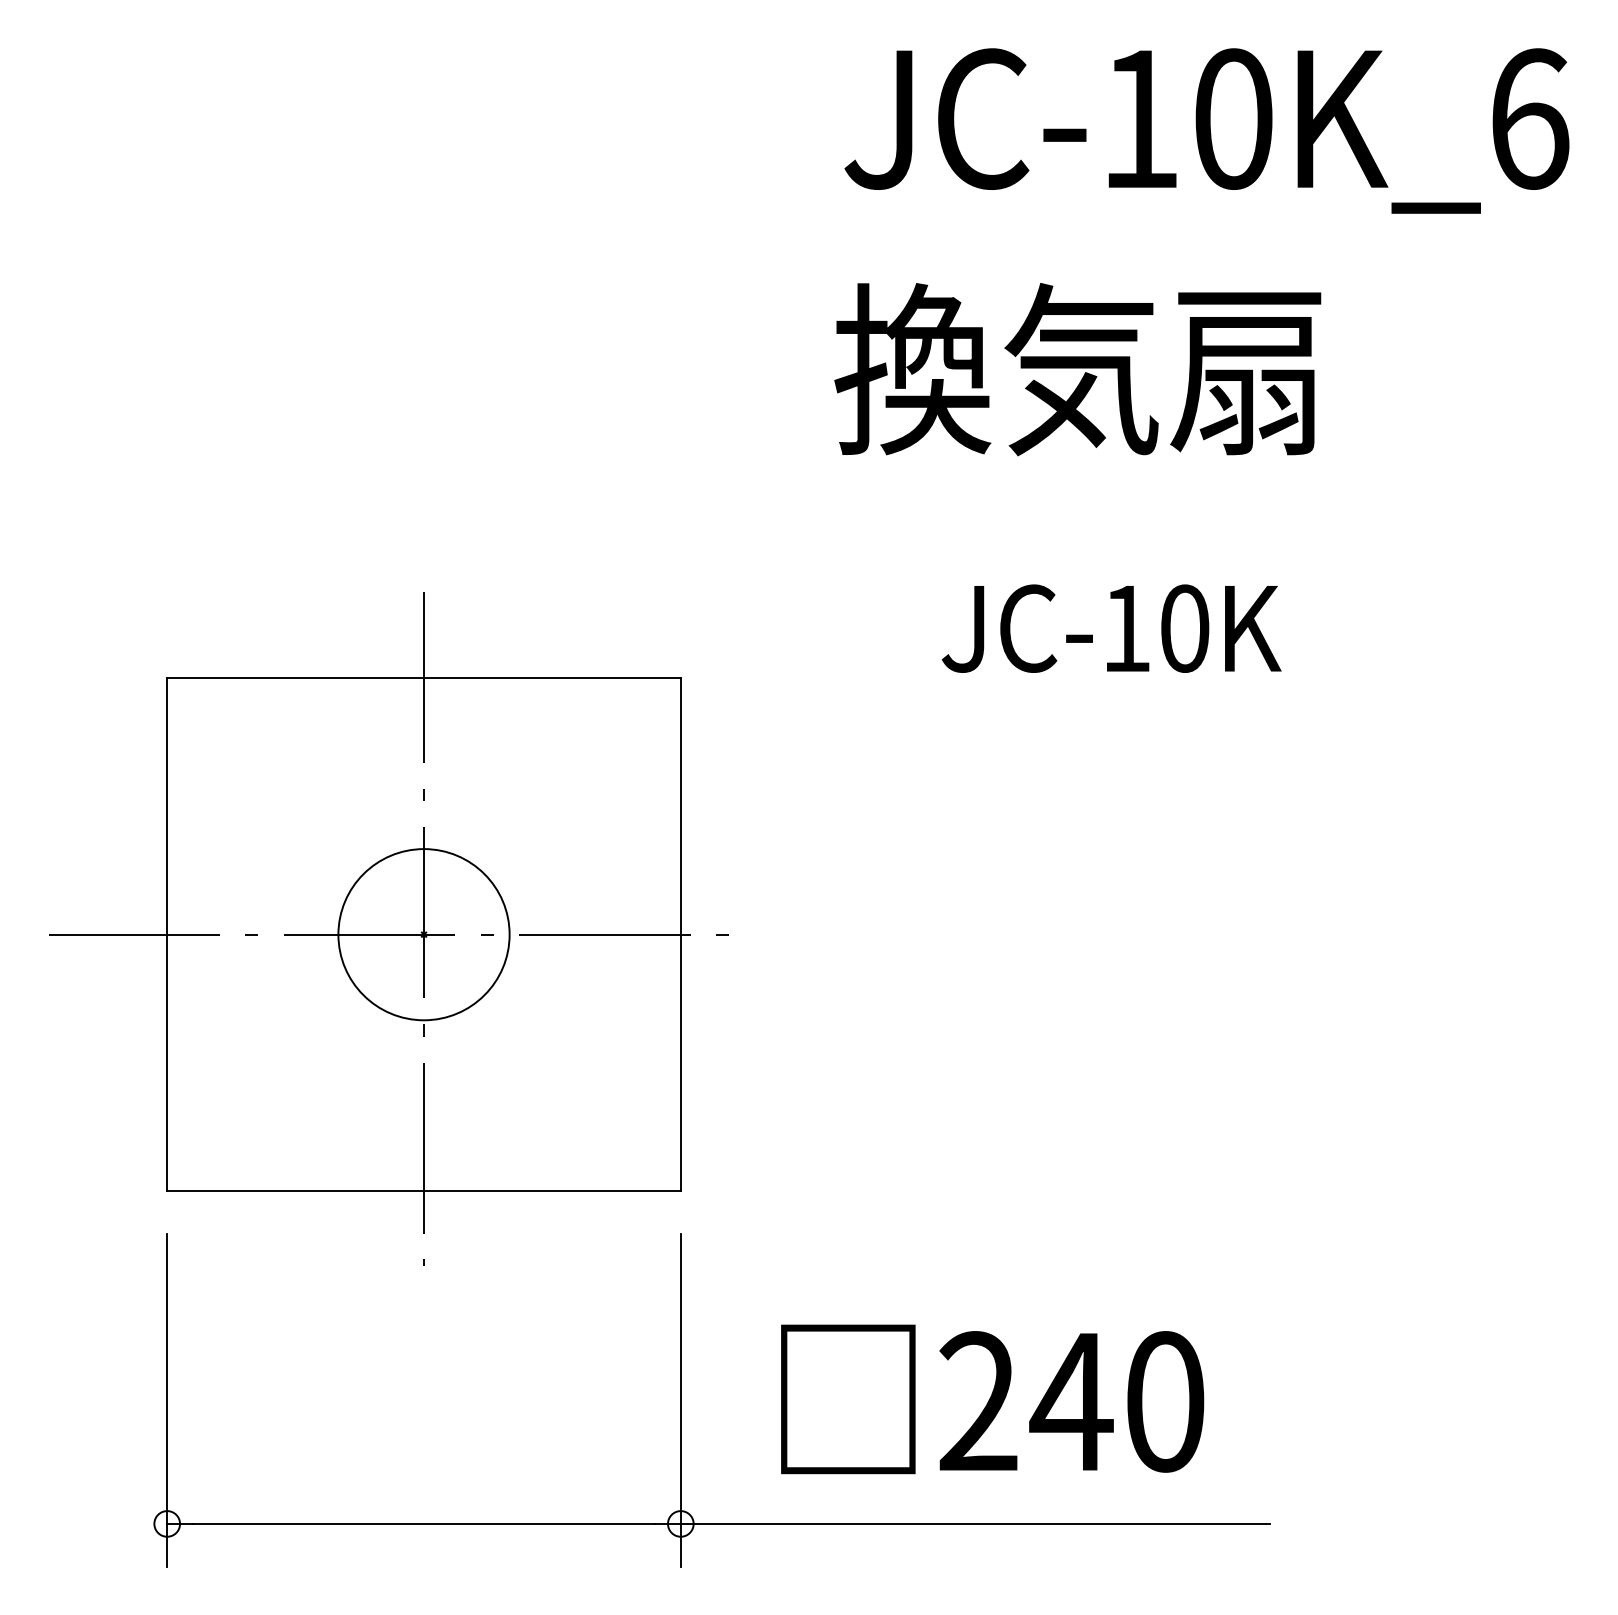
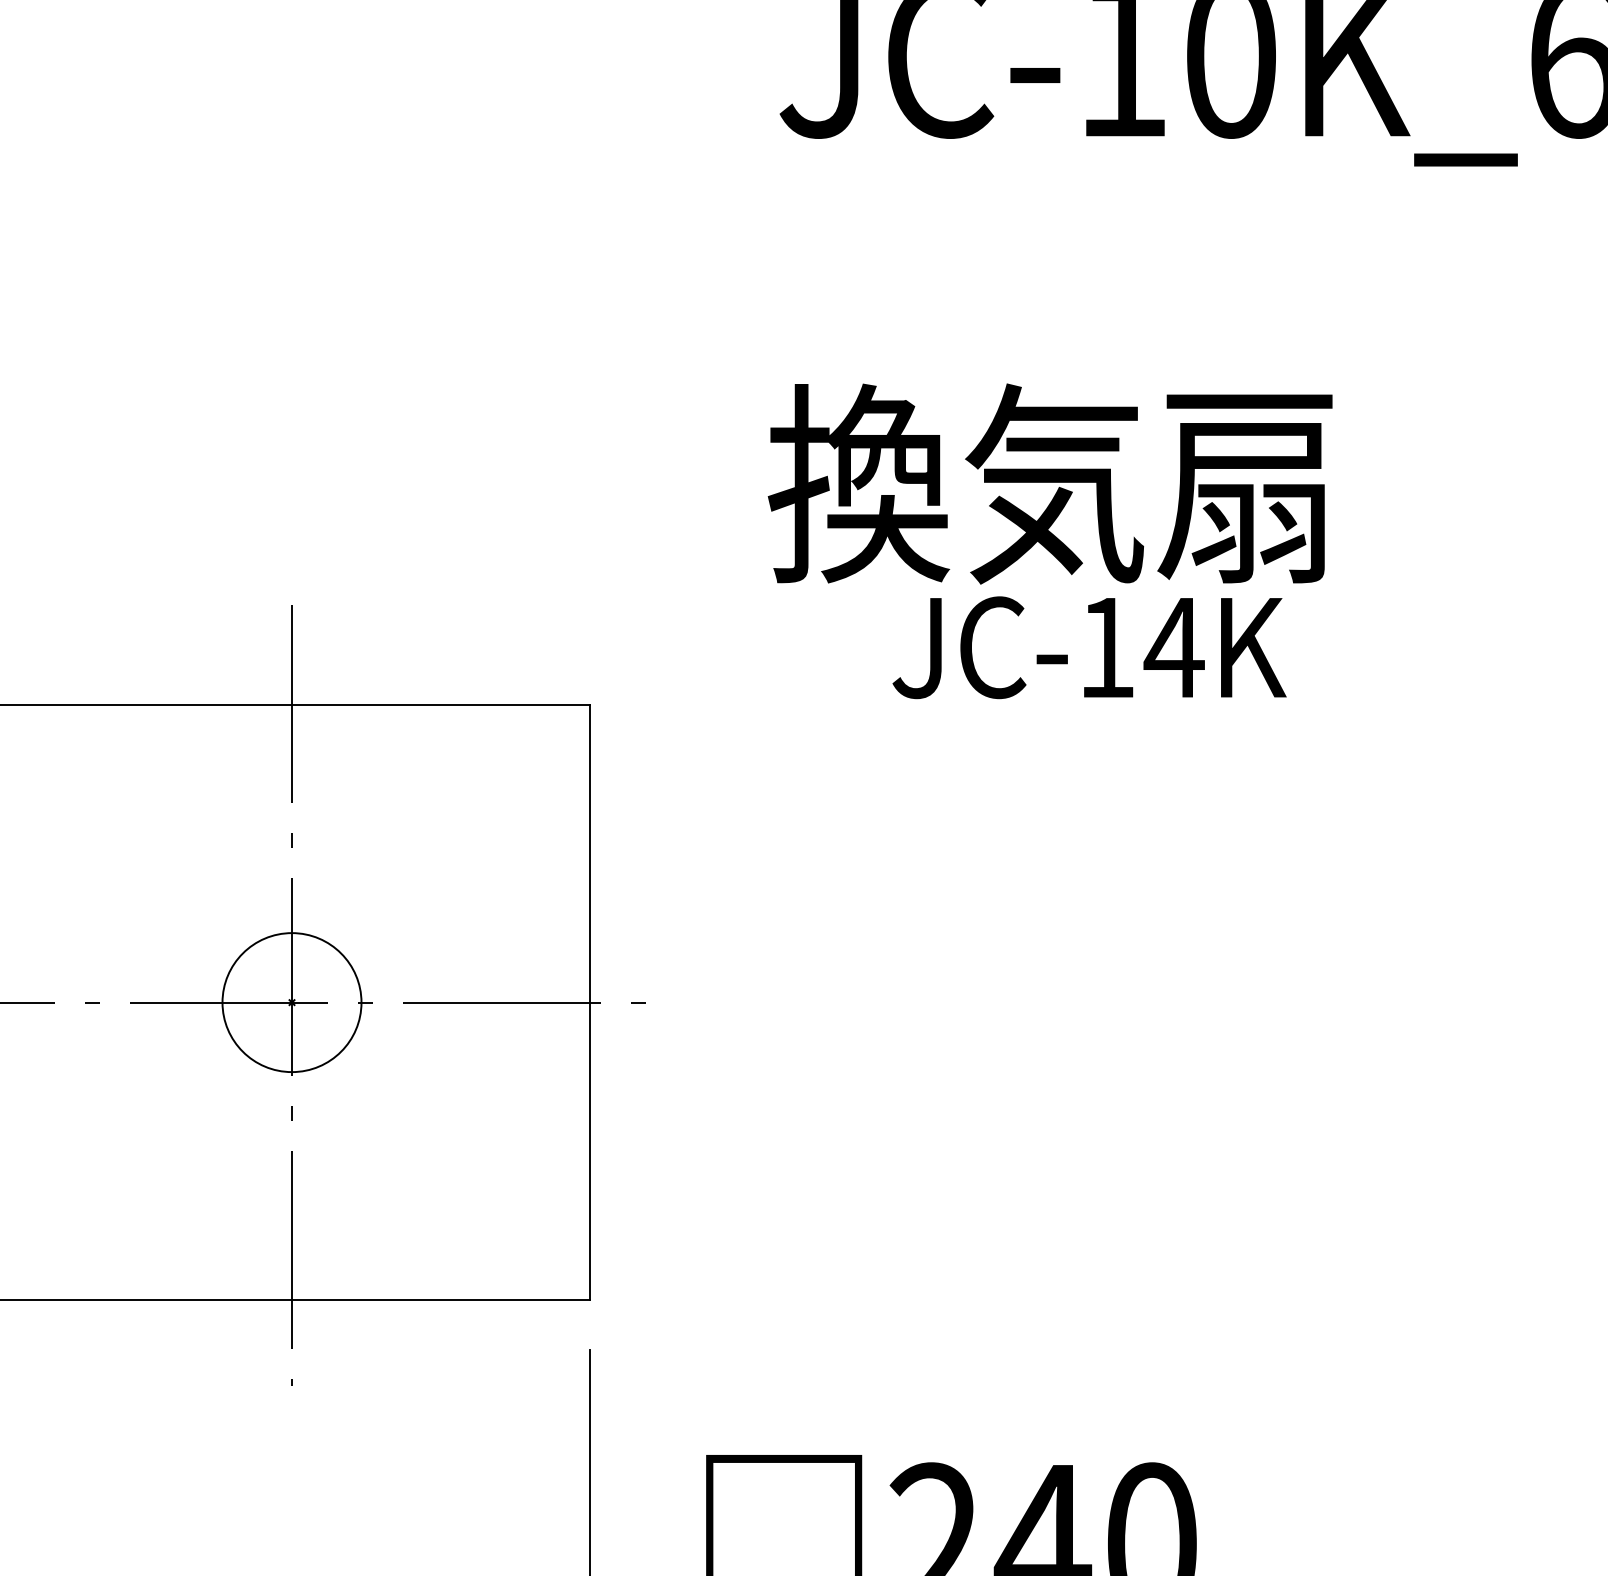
text: (1077, 369) -> (1049, 483), moved
text: (1184, 628) -> (1174, 647), JC-10K -> JC-14K
circle: (423, 934) -> (291, 1002), size x0.7

